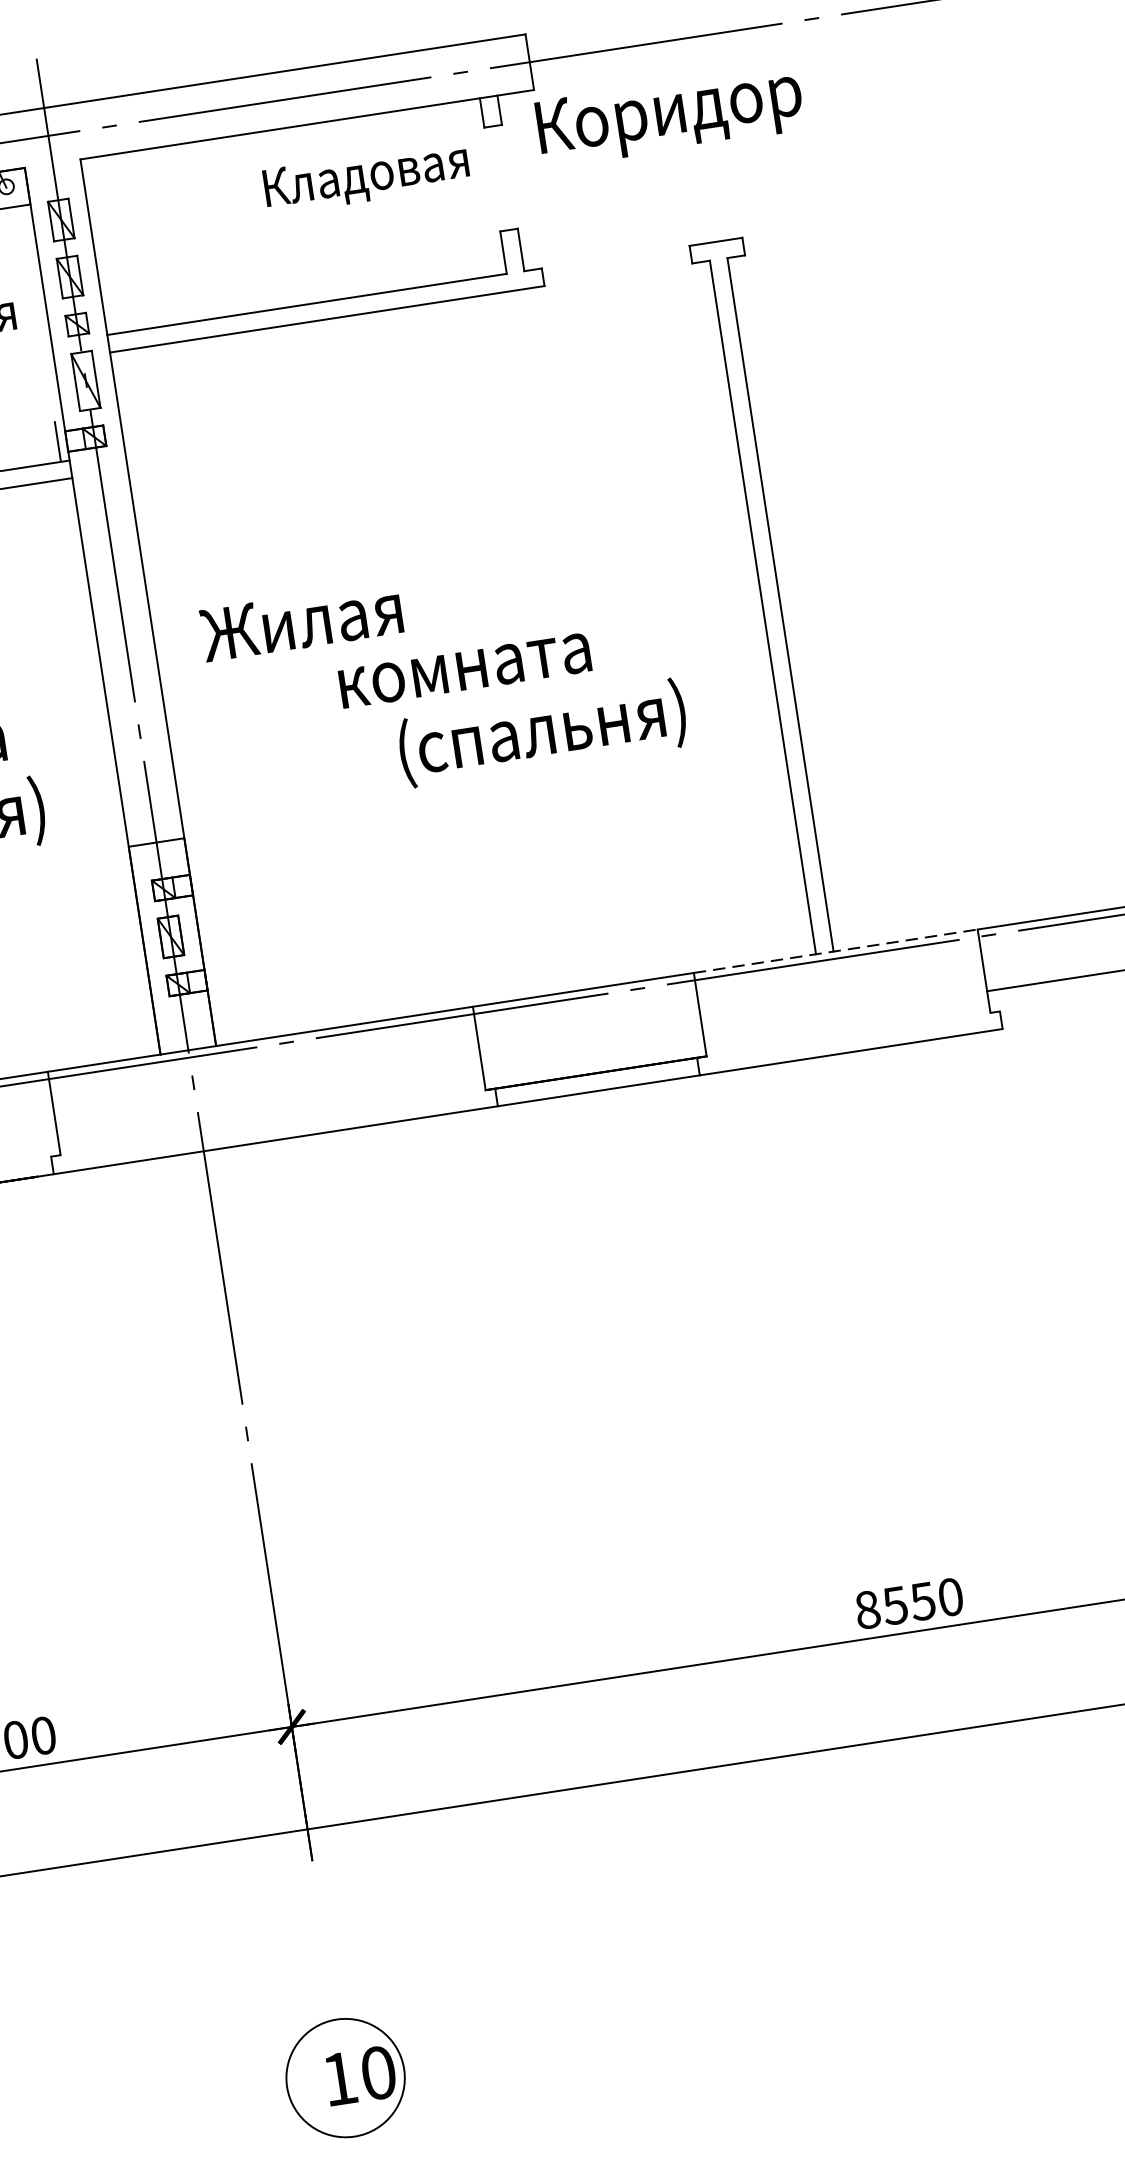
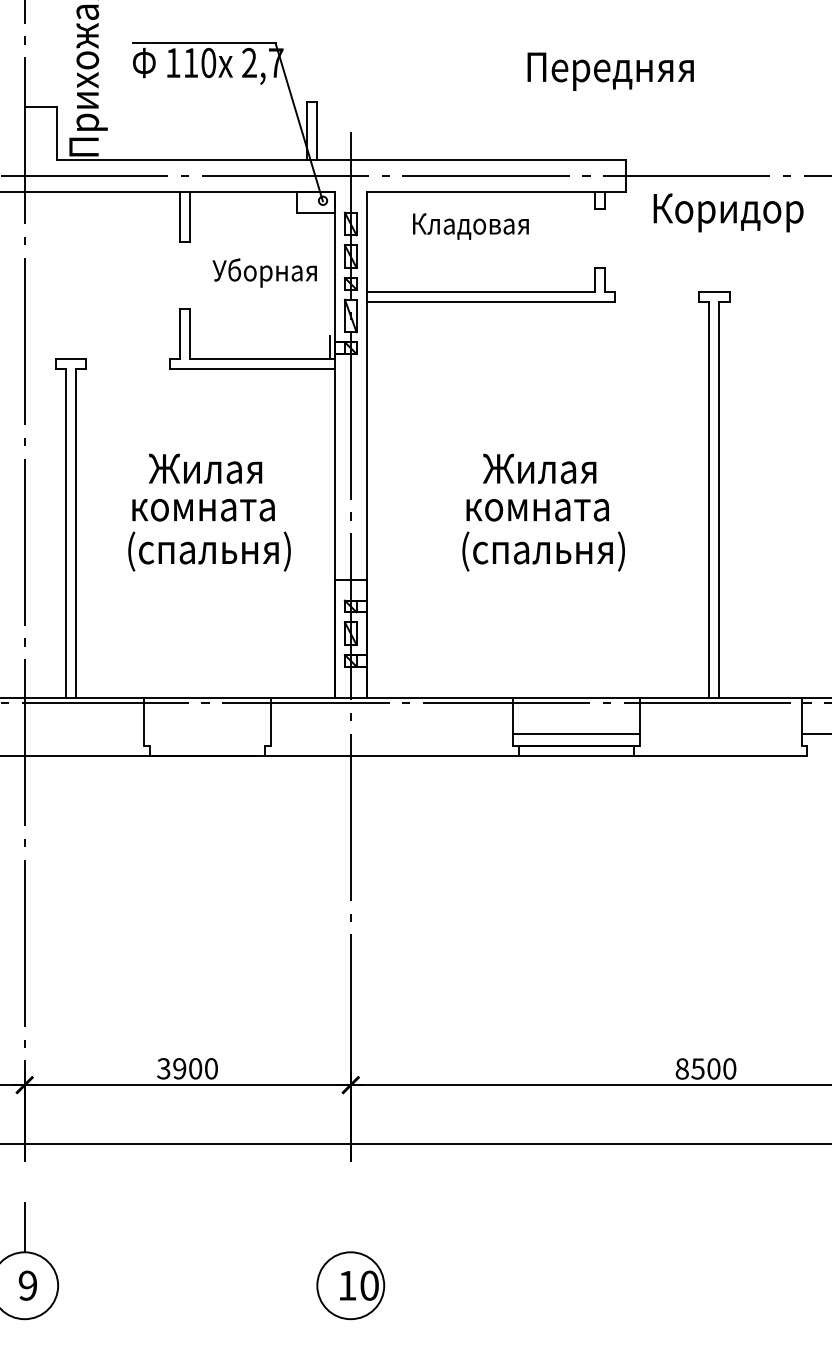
text: (669, 115) -> (728, 212), moved
text: (365, 177) -> (470, 226), moved
text: (301, 621) -> (539, 468), moved
text: (542, 732) -> (543, 551), moved
line: (837, 951) -> (721, 698), dashed -> solid
line: (592, 1051) -> (576, 733), added
text: (922, 1600) -> (713, 1068), 8550 -> 8500

